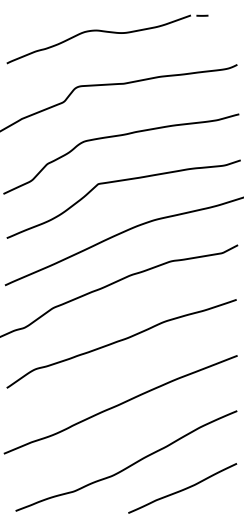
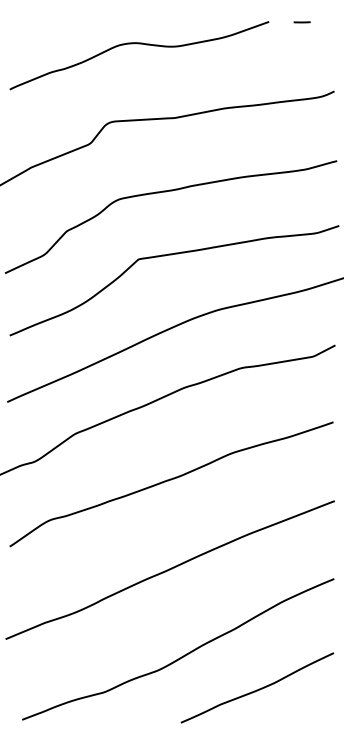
line: (202, 15) -> (302, 21), moved

